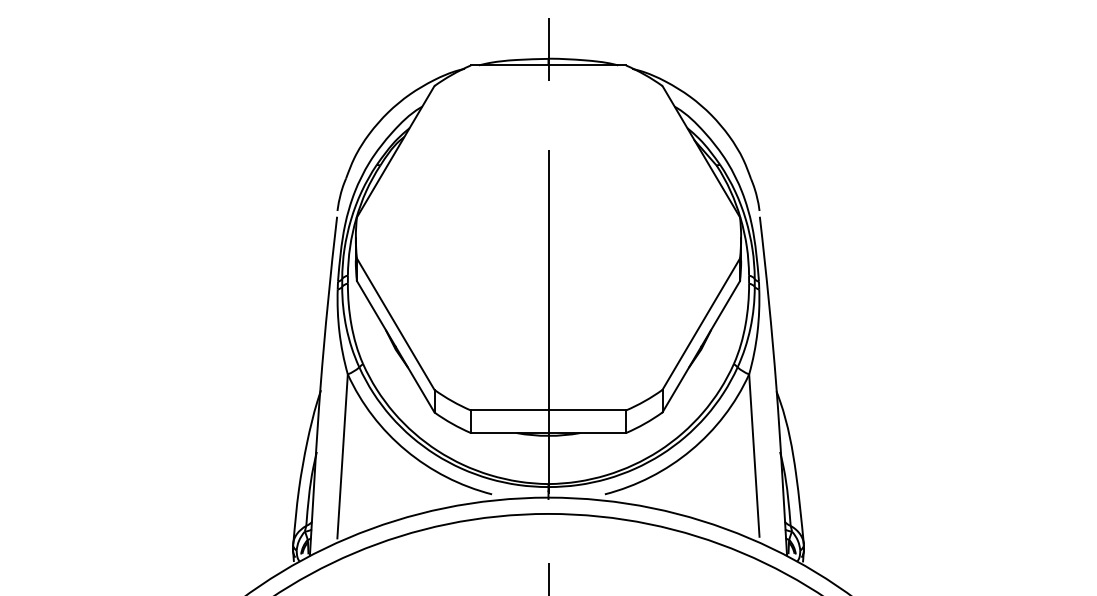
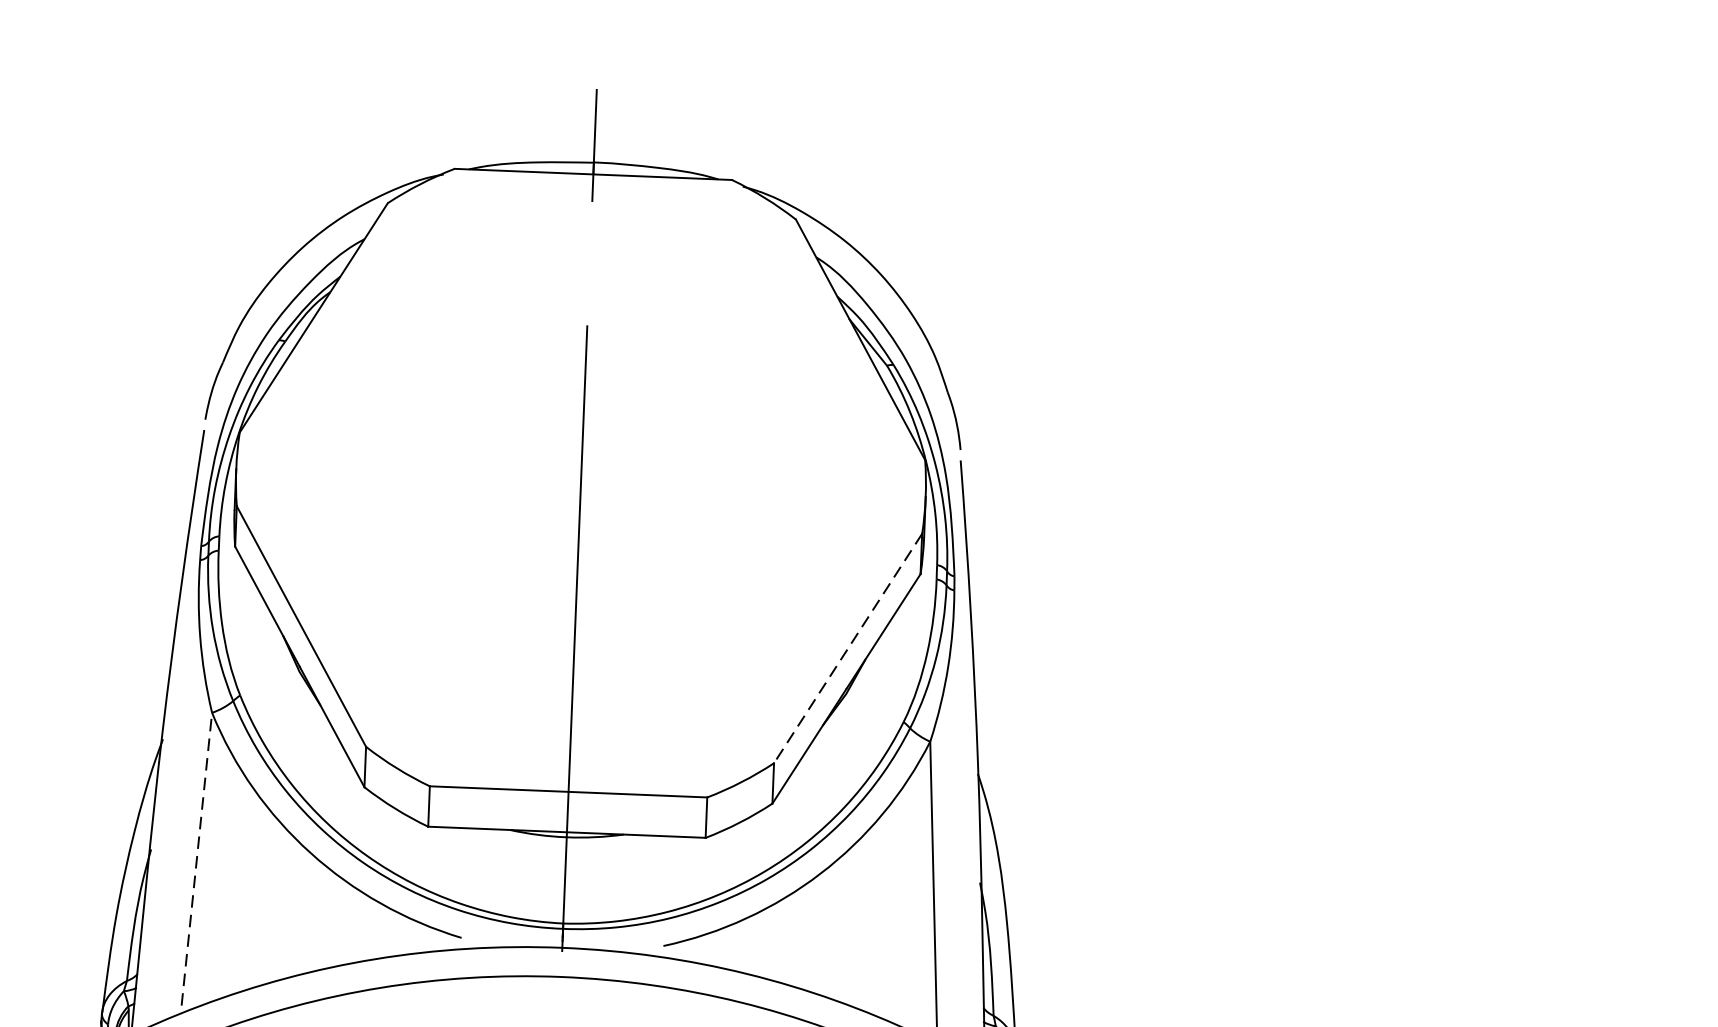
line: (701, 324) -> (848, 649), solid -> dashed
line: (342, 455) -> (196, 857), solid -> dashed

